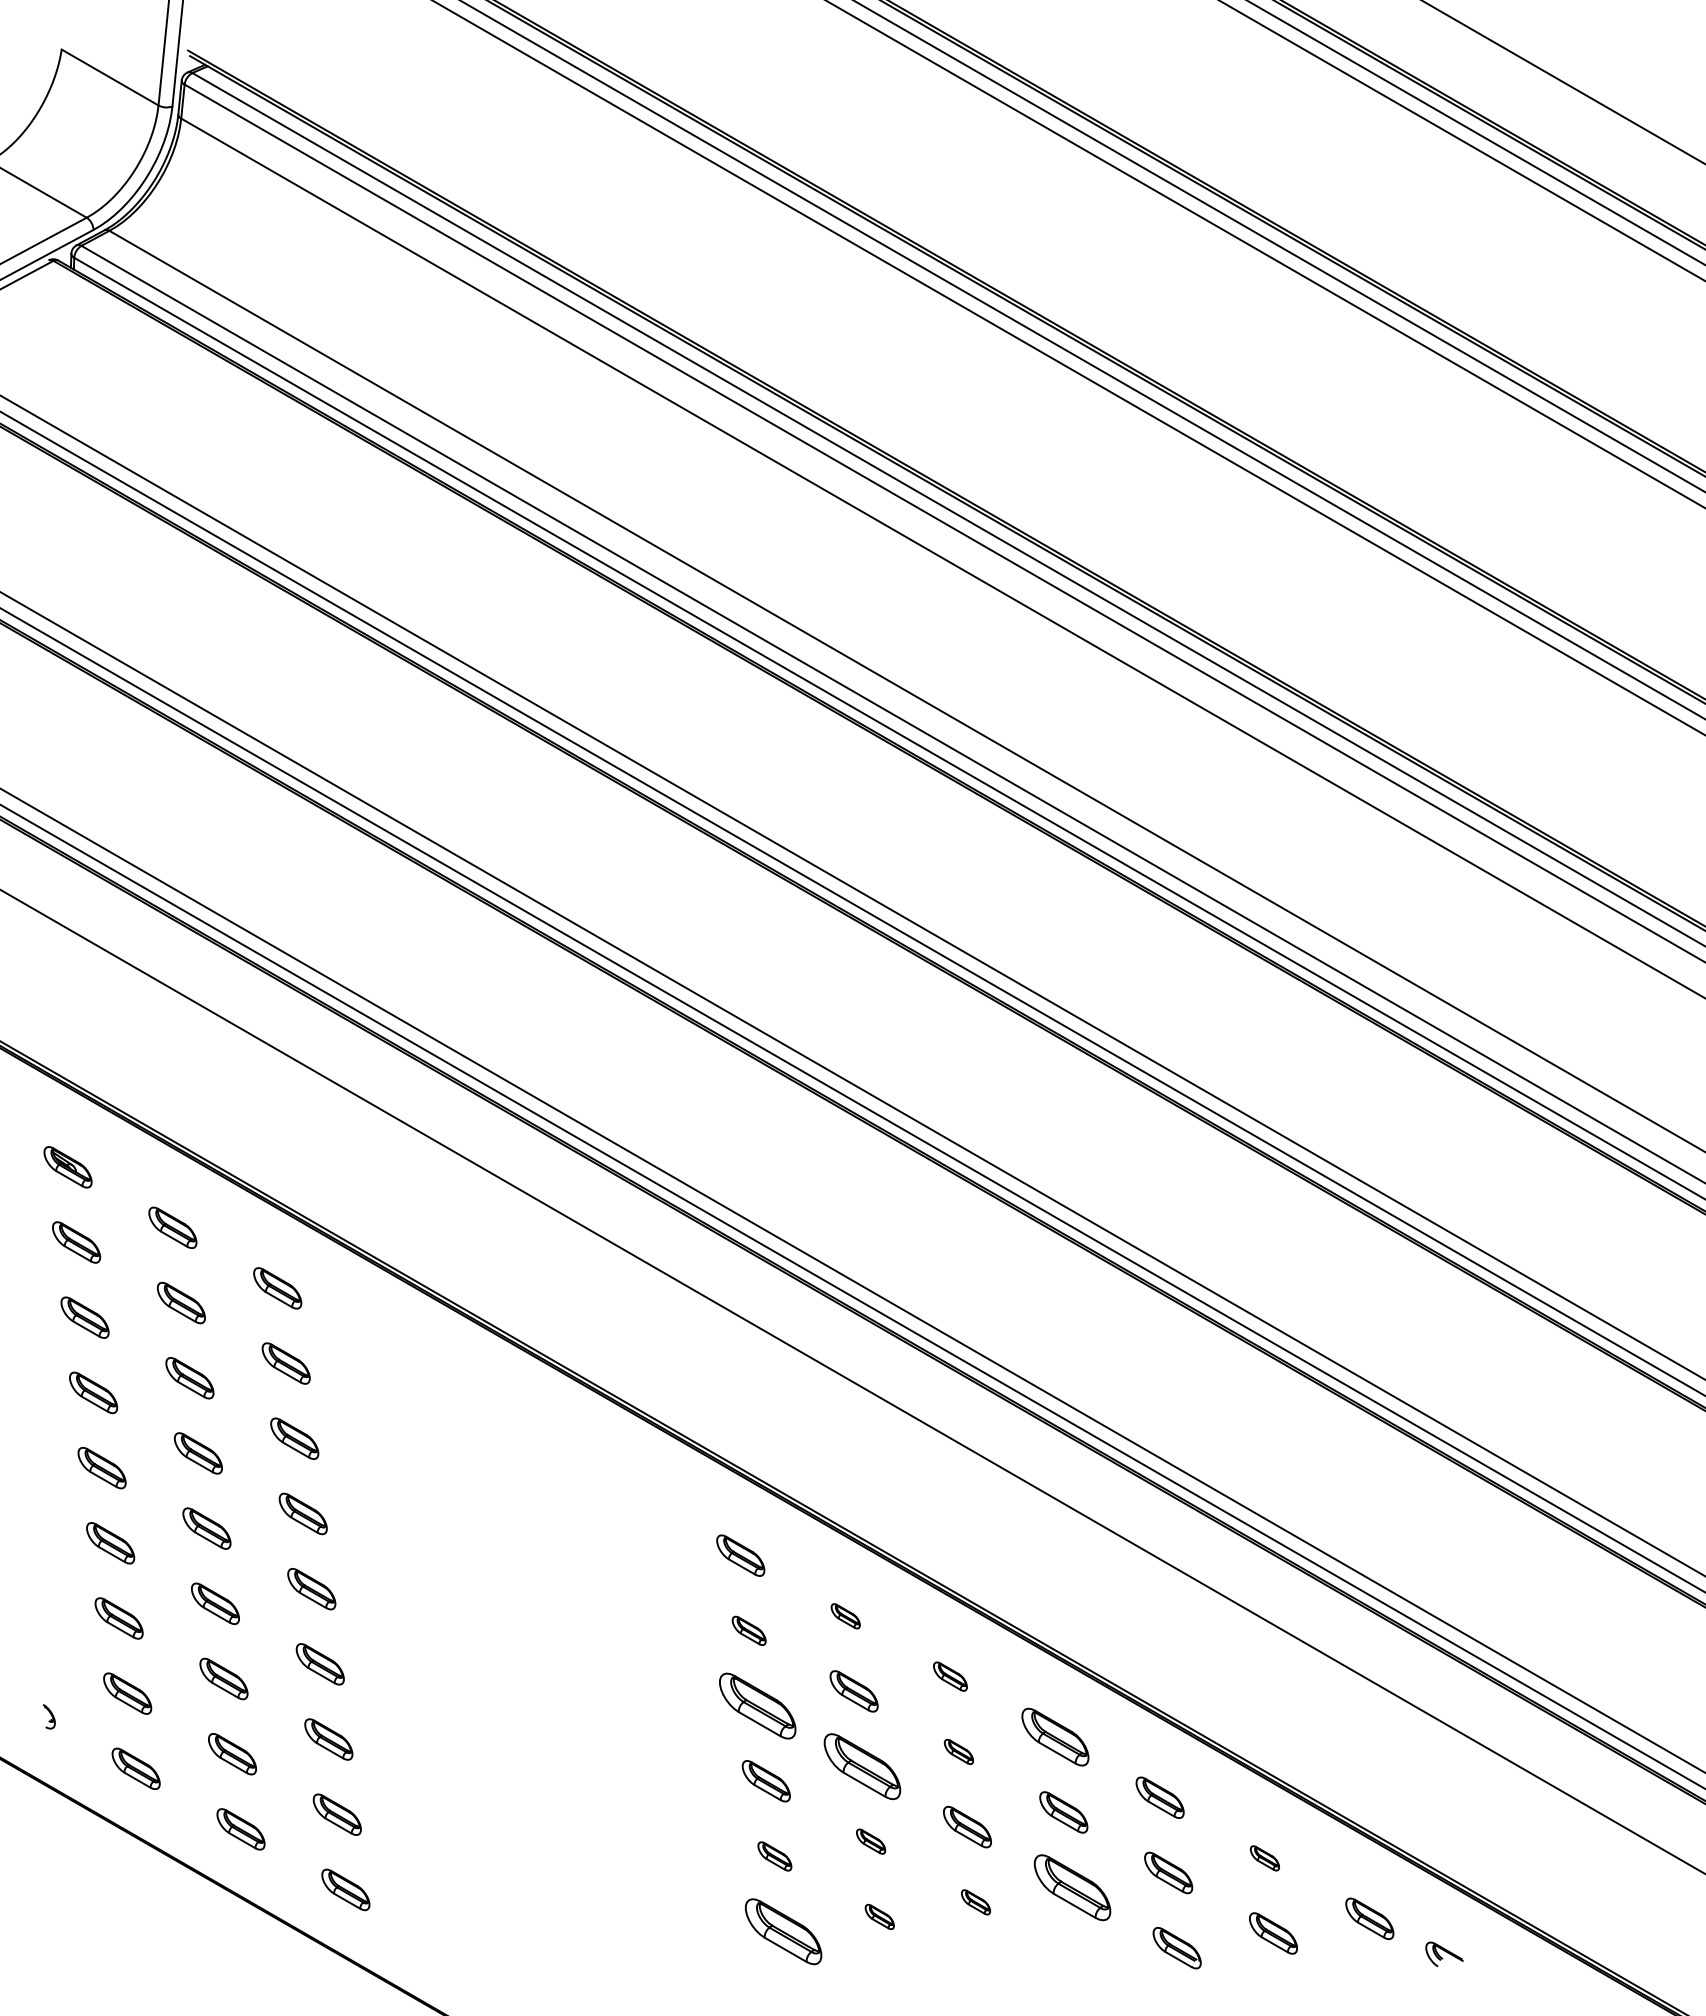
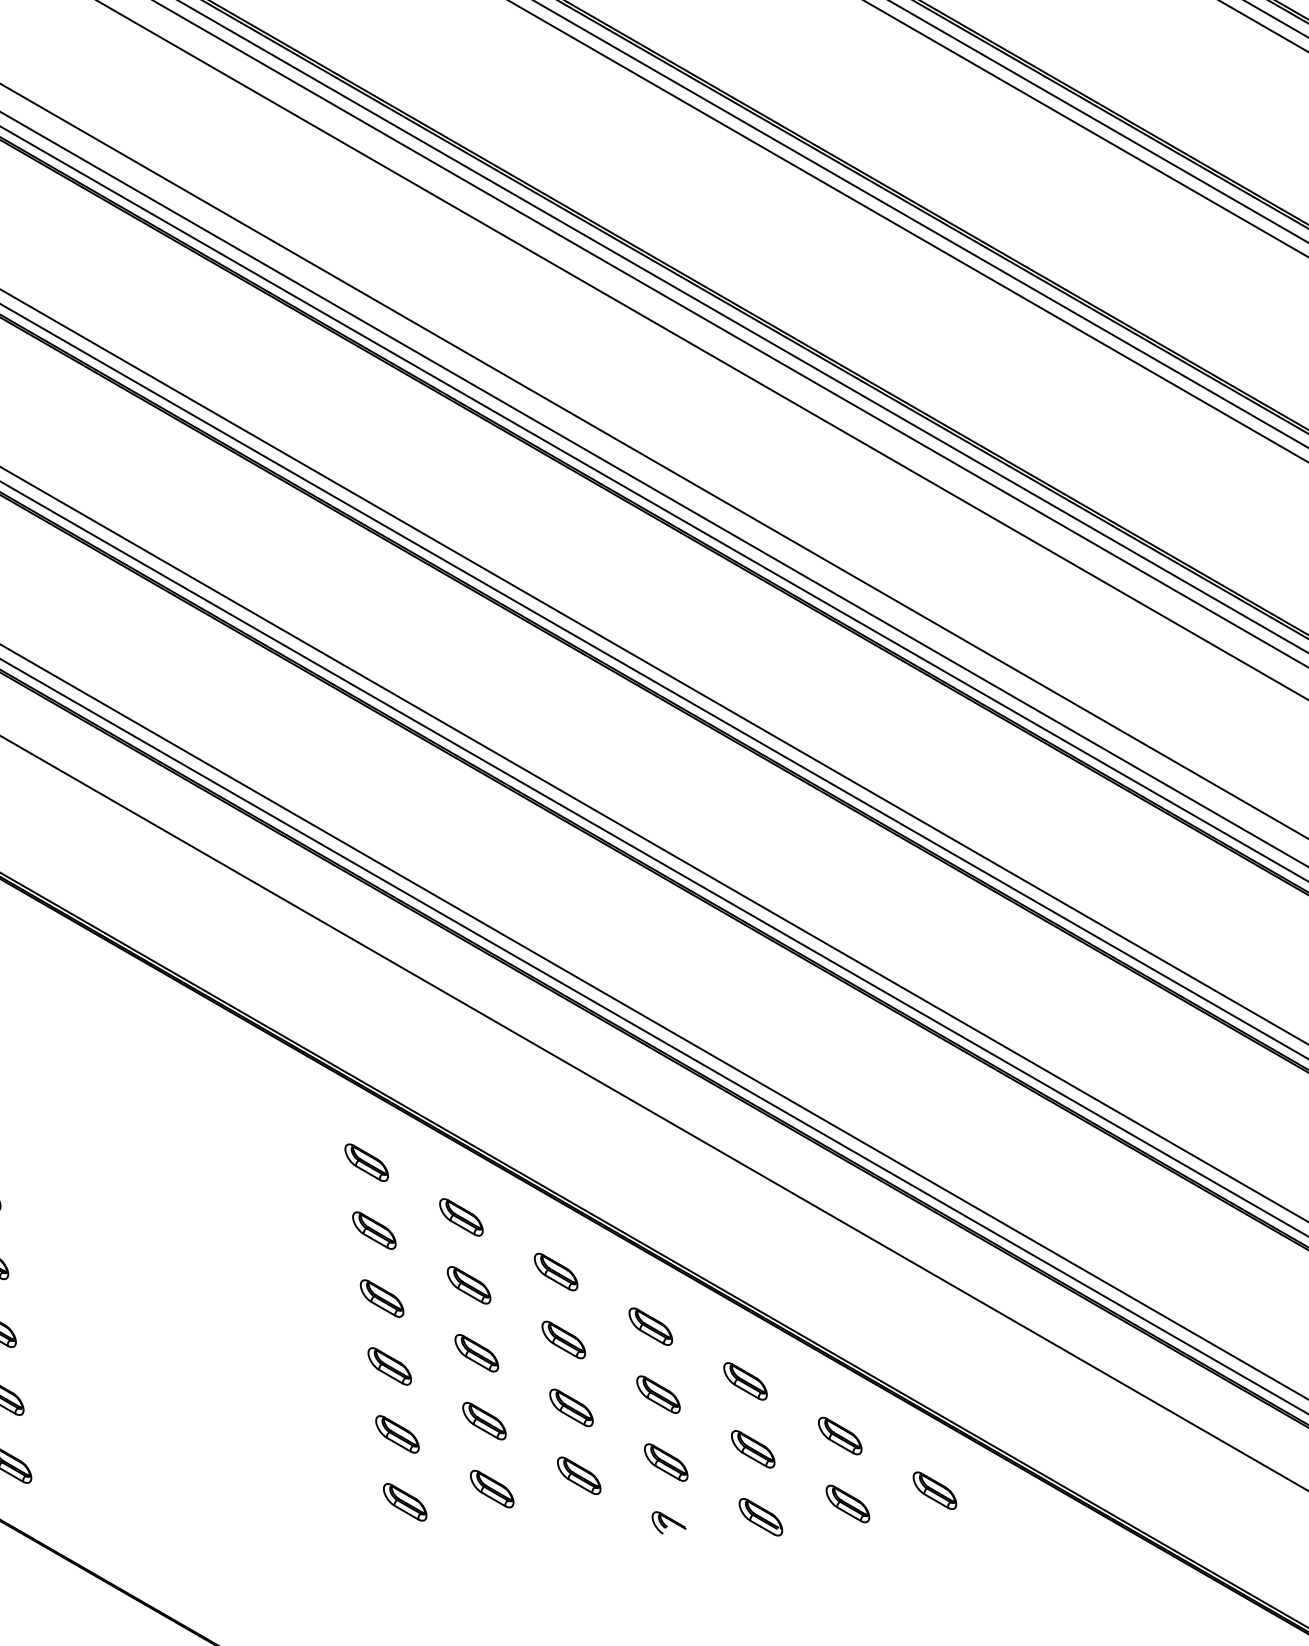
part: (845, 1616) -> (461, 1217), size x1.67
part: (748, 1630) -> (373, 1230), size x1.43
part: (950, 1676) -> (556, 1271), size x1.43
part: (757, 1705) -> (381, 1298), size x0.62
part: (1054, 1737) -> (650, 1326), size x0.71
part: (958, 1751) -> (563, 1339), size x1.67
part: (862, 1766) -> (476, 1353), size x0.62
part: (870, 1841) -> (483, 1420), size x1.67
part: (774, 1856) -> (397, 1434), size x1.43
part: (1264, 1858) -> (839, 1436), size x1.67
part: (1071, 1887) -> (665, 1462), size x0.62
part: (975, 1902) -> (578, 1476), size x1.67
part: (879, 1916) -> (492, 1488), size x1.67
part: (782, 1931) -> (404, 1502), size x0.62
part: (1444, 1954) -> (669, 1522), moved

